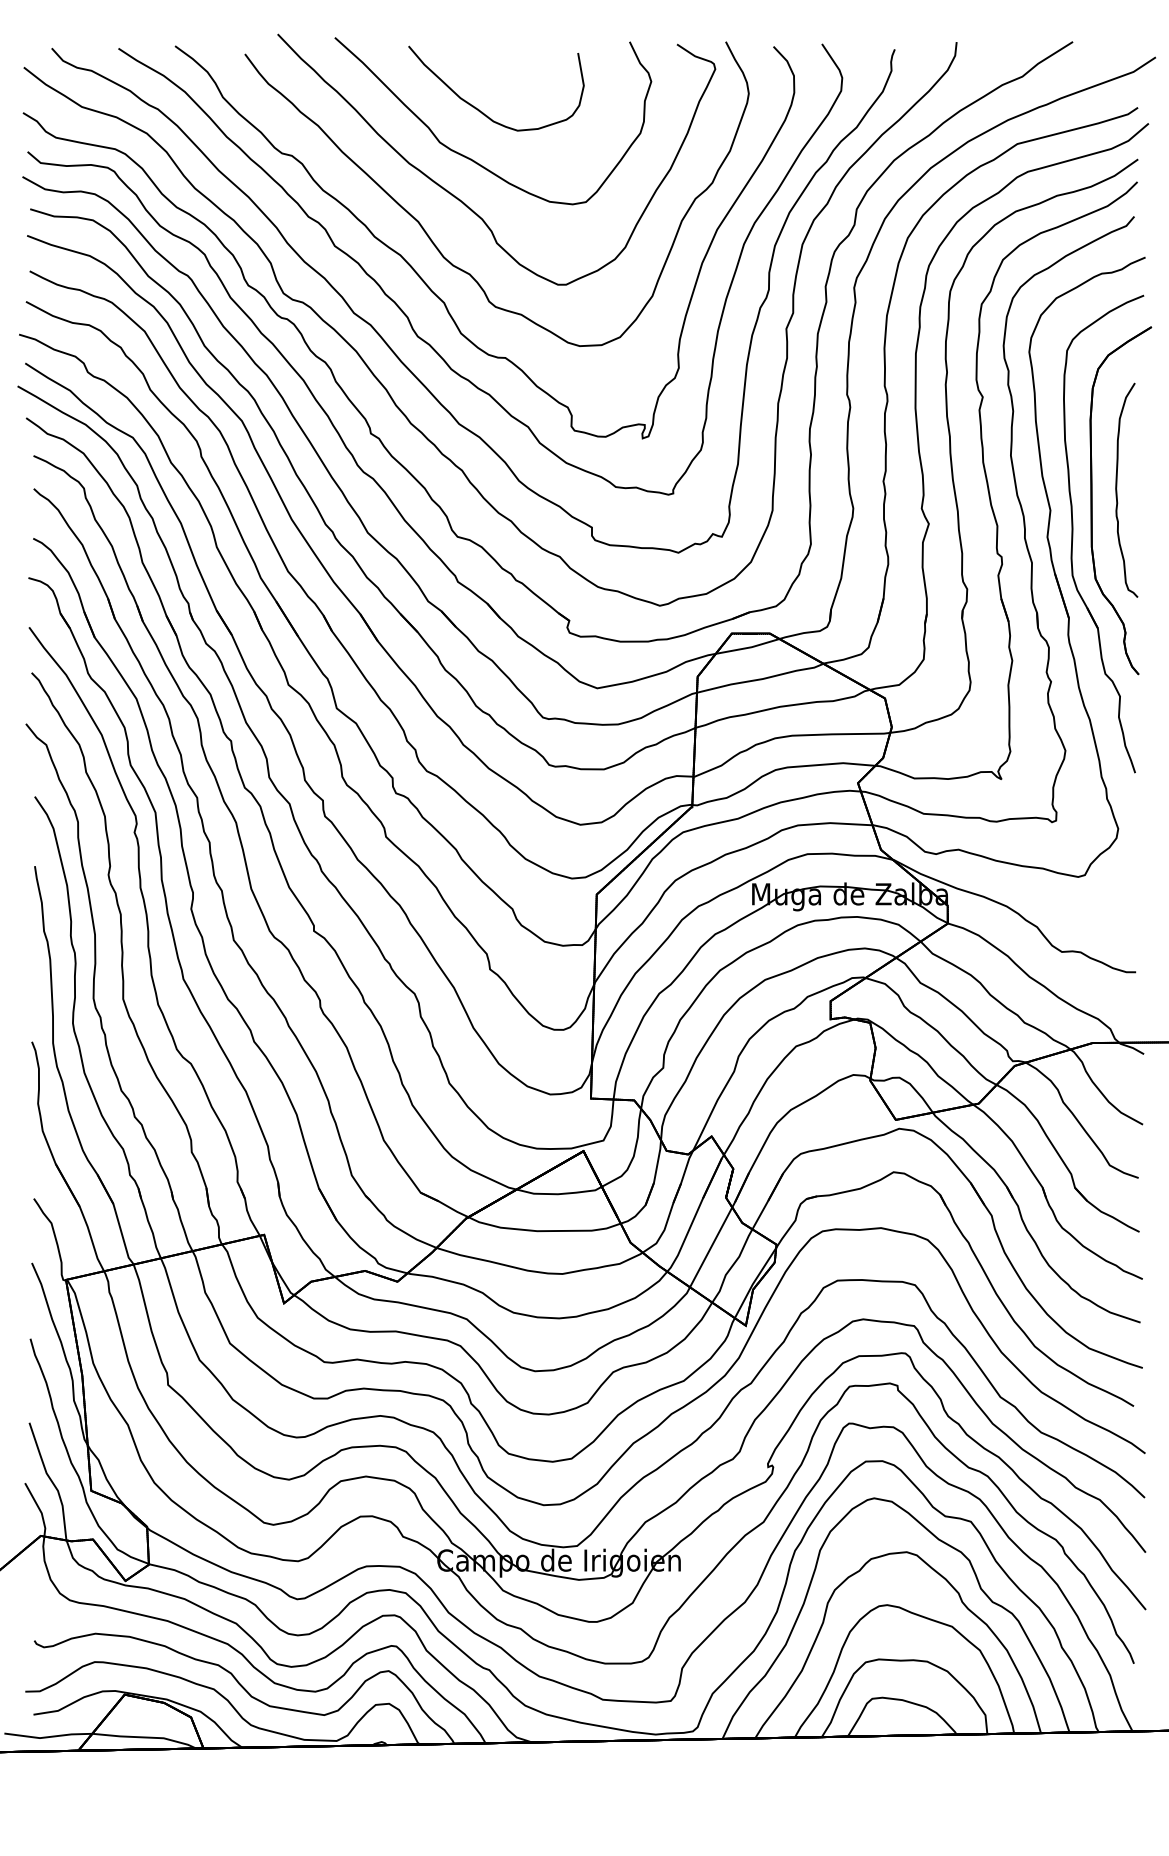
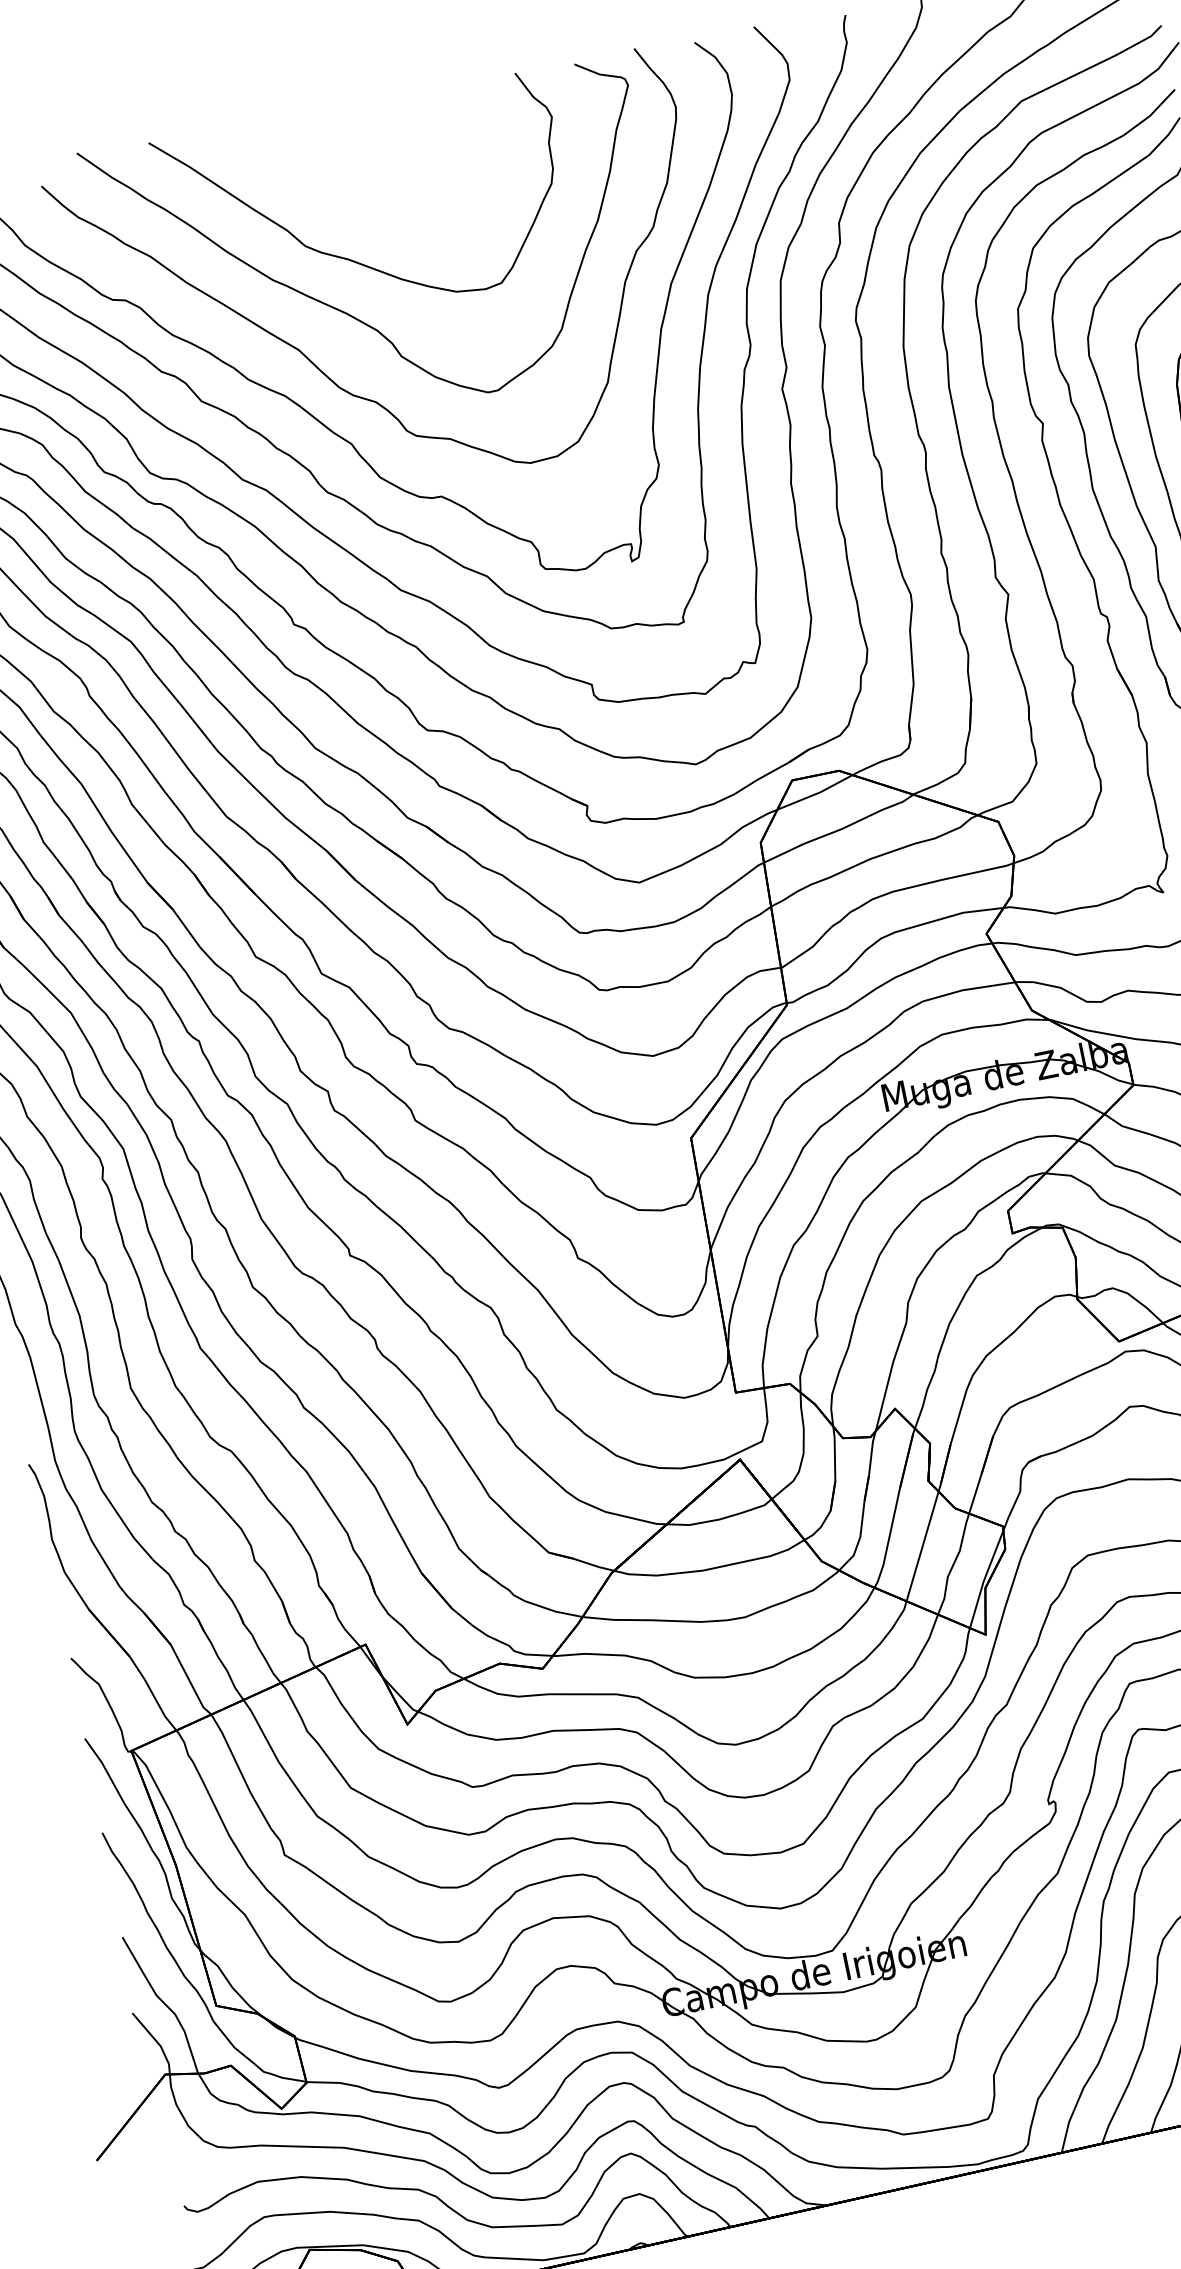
part: (478, 108) -> (344, 194), removed

